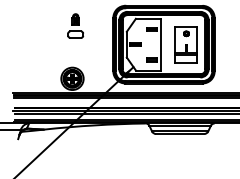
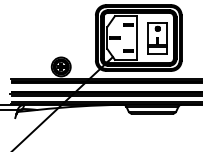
part: (75, 26) -> (63, 22), removed

